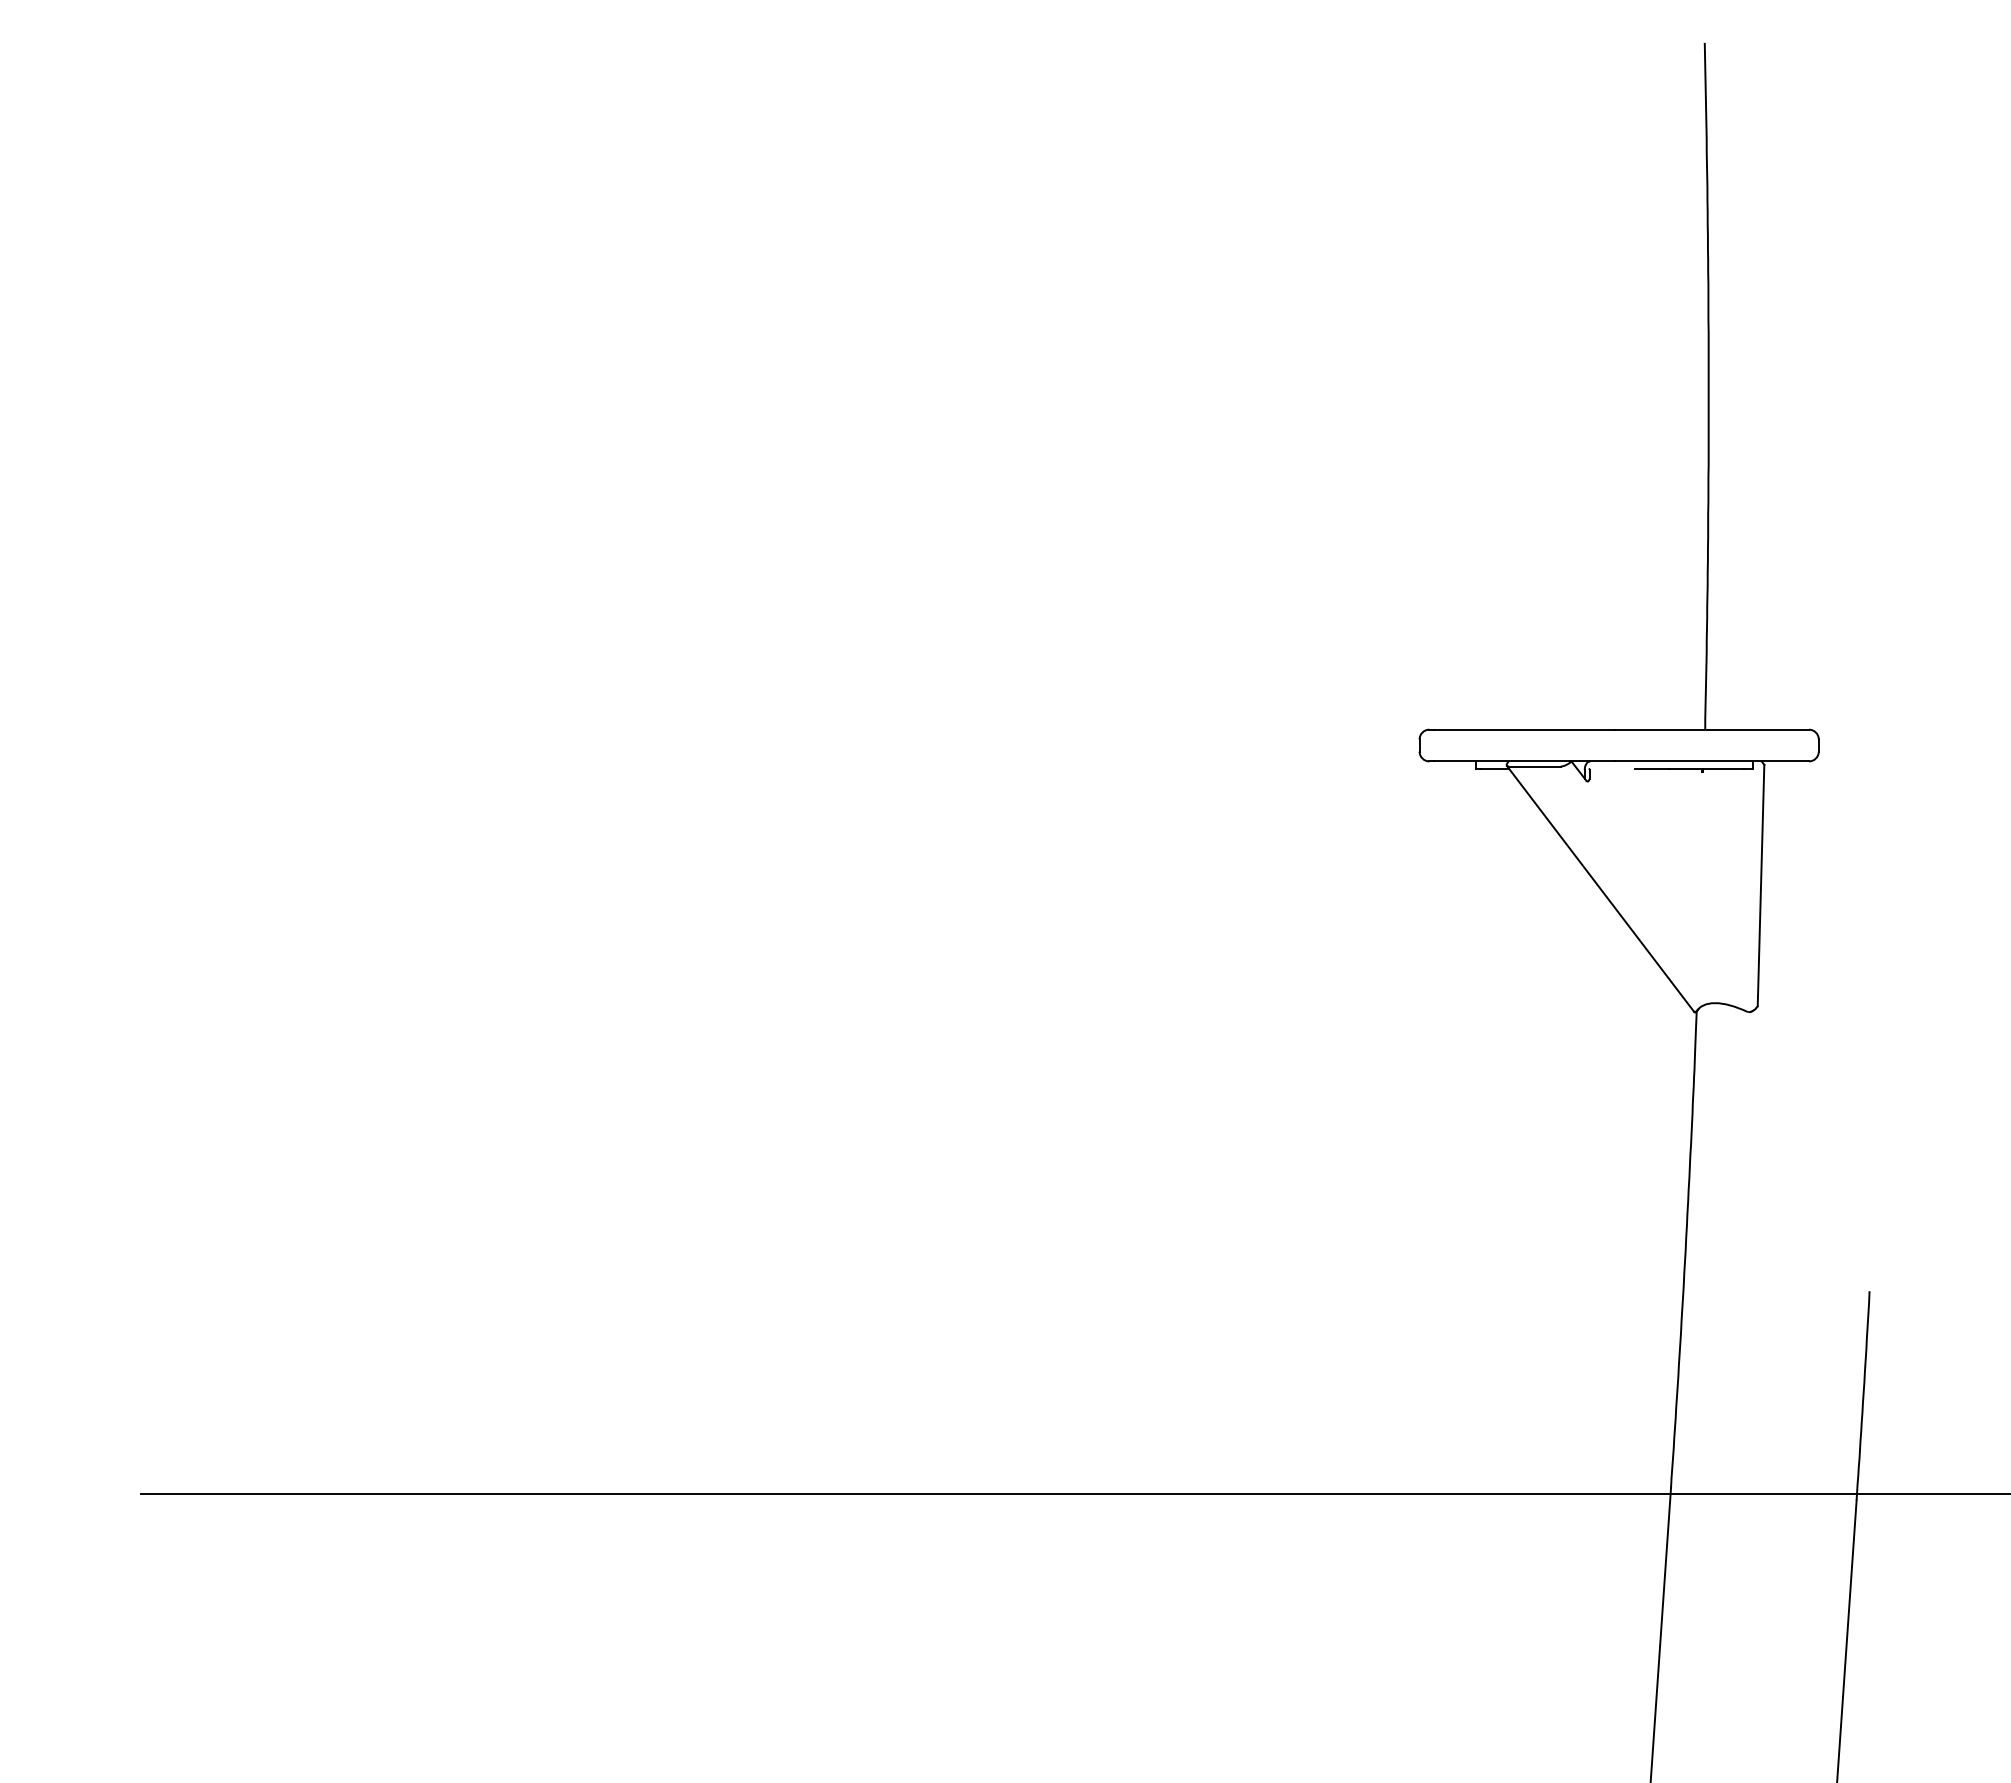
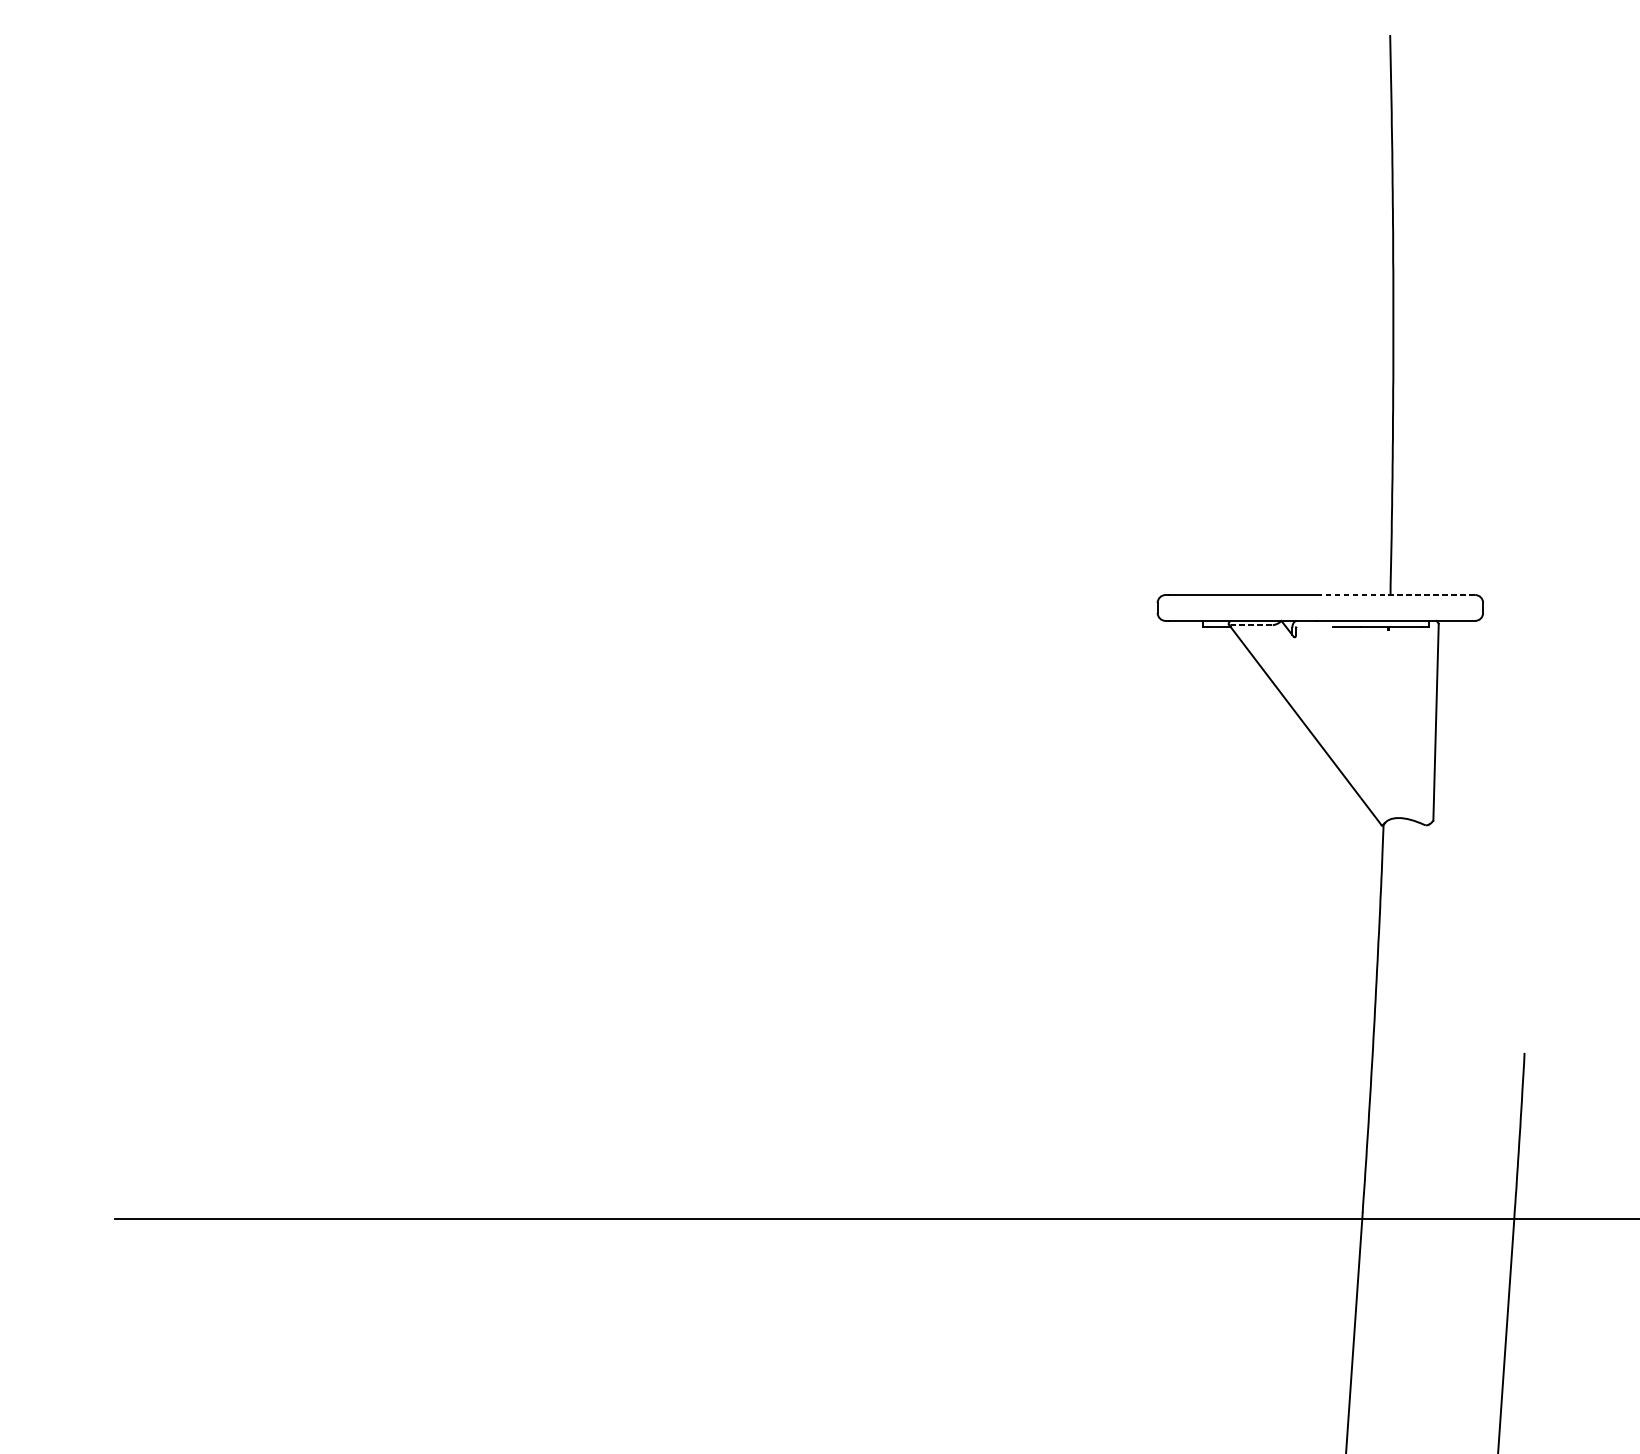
line: (1712, 729) -> (1396, 594), solid -> dashed
line: (1534, 766) -> (1251, 625), solid -> dashed

